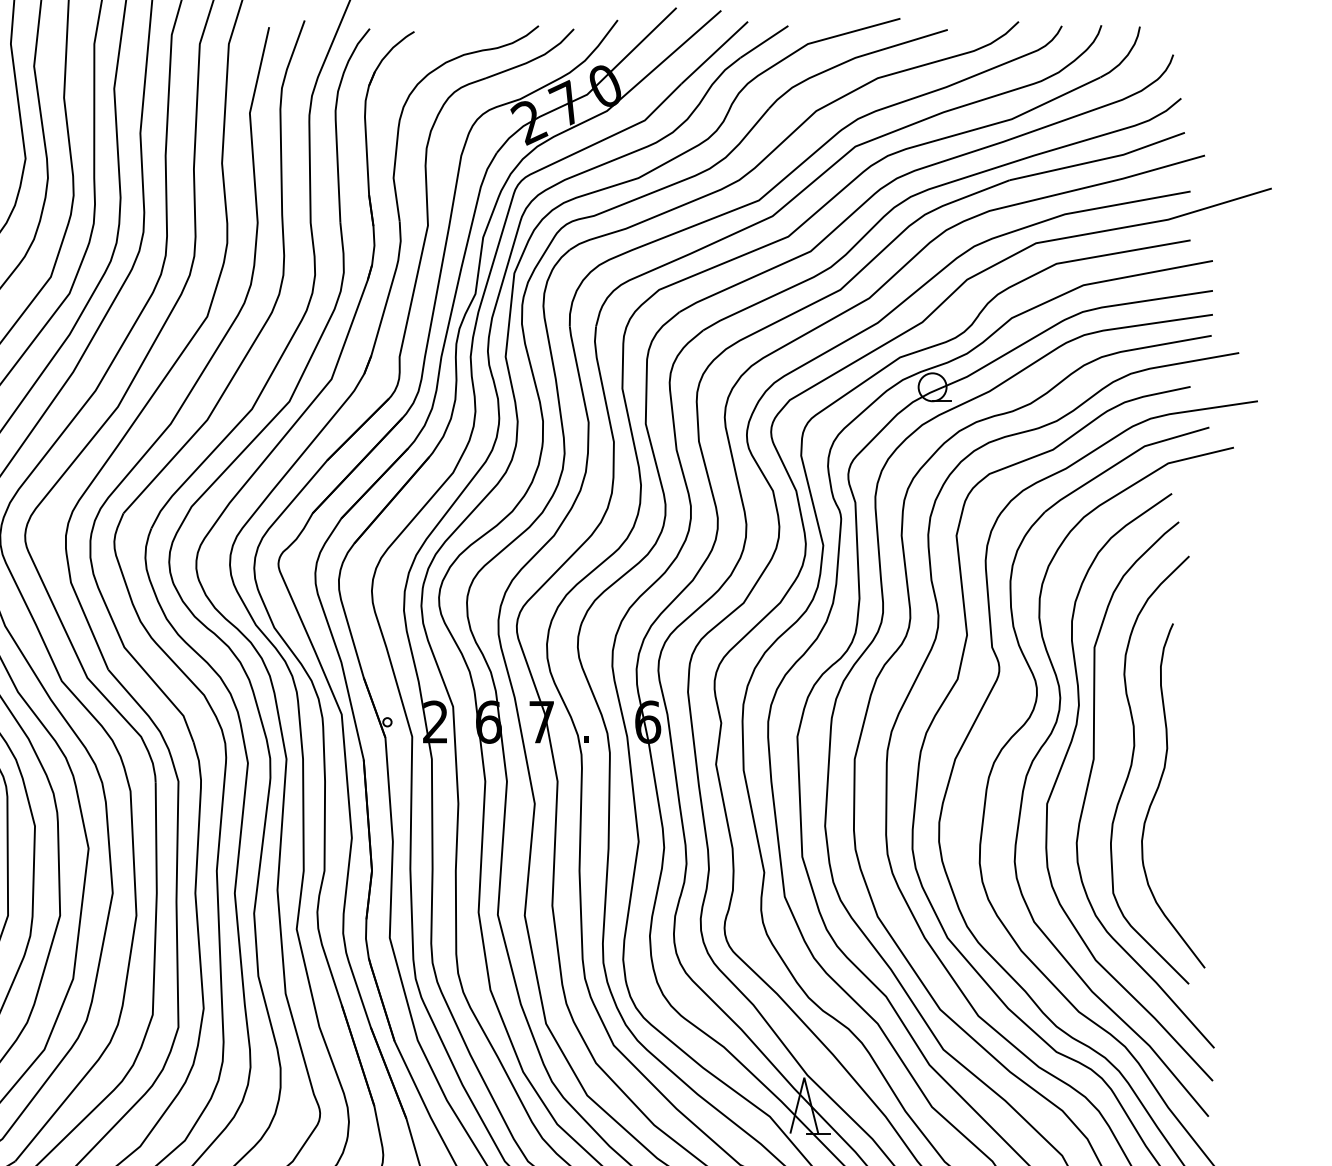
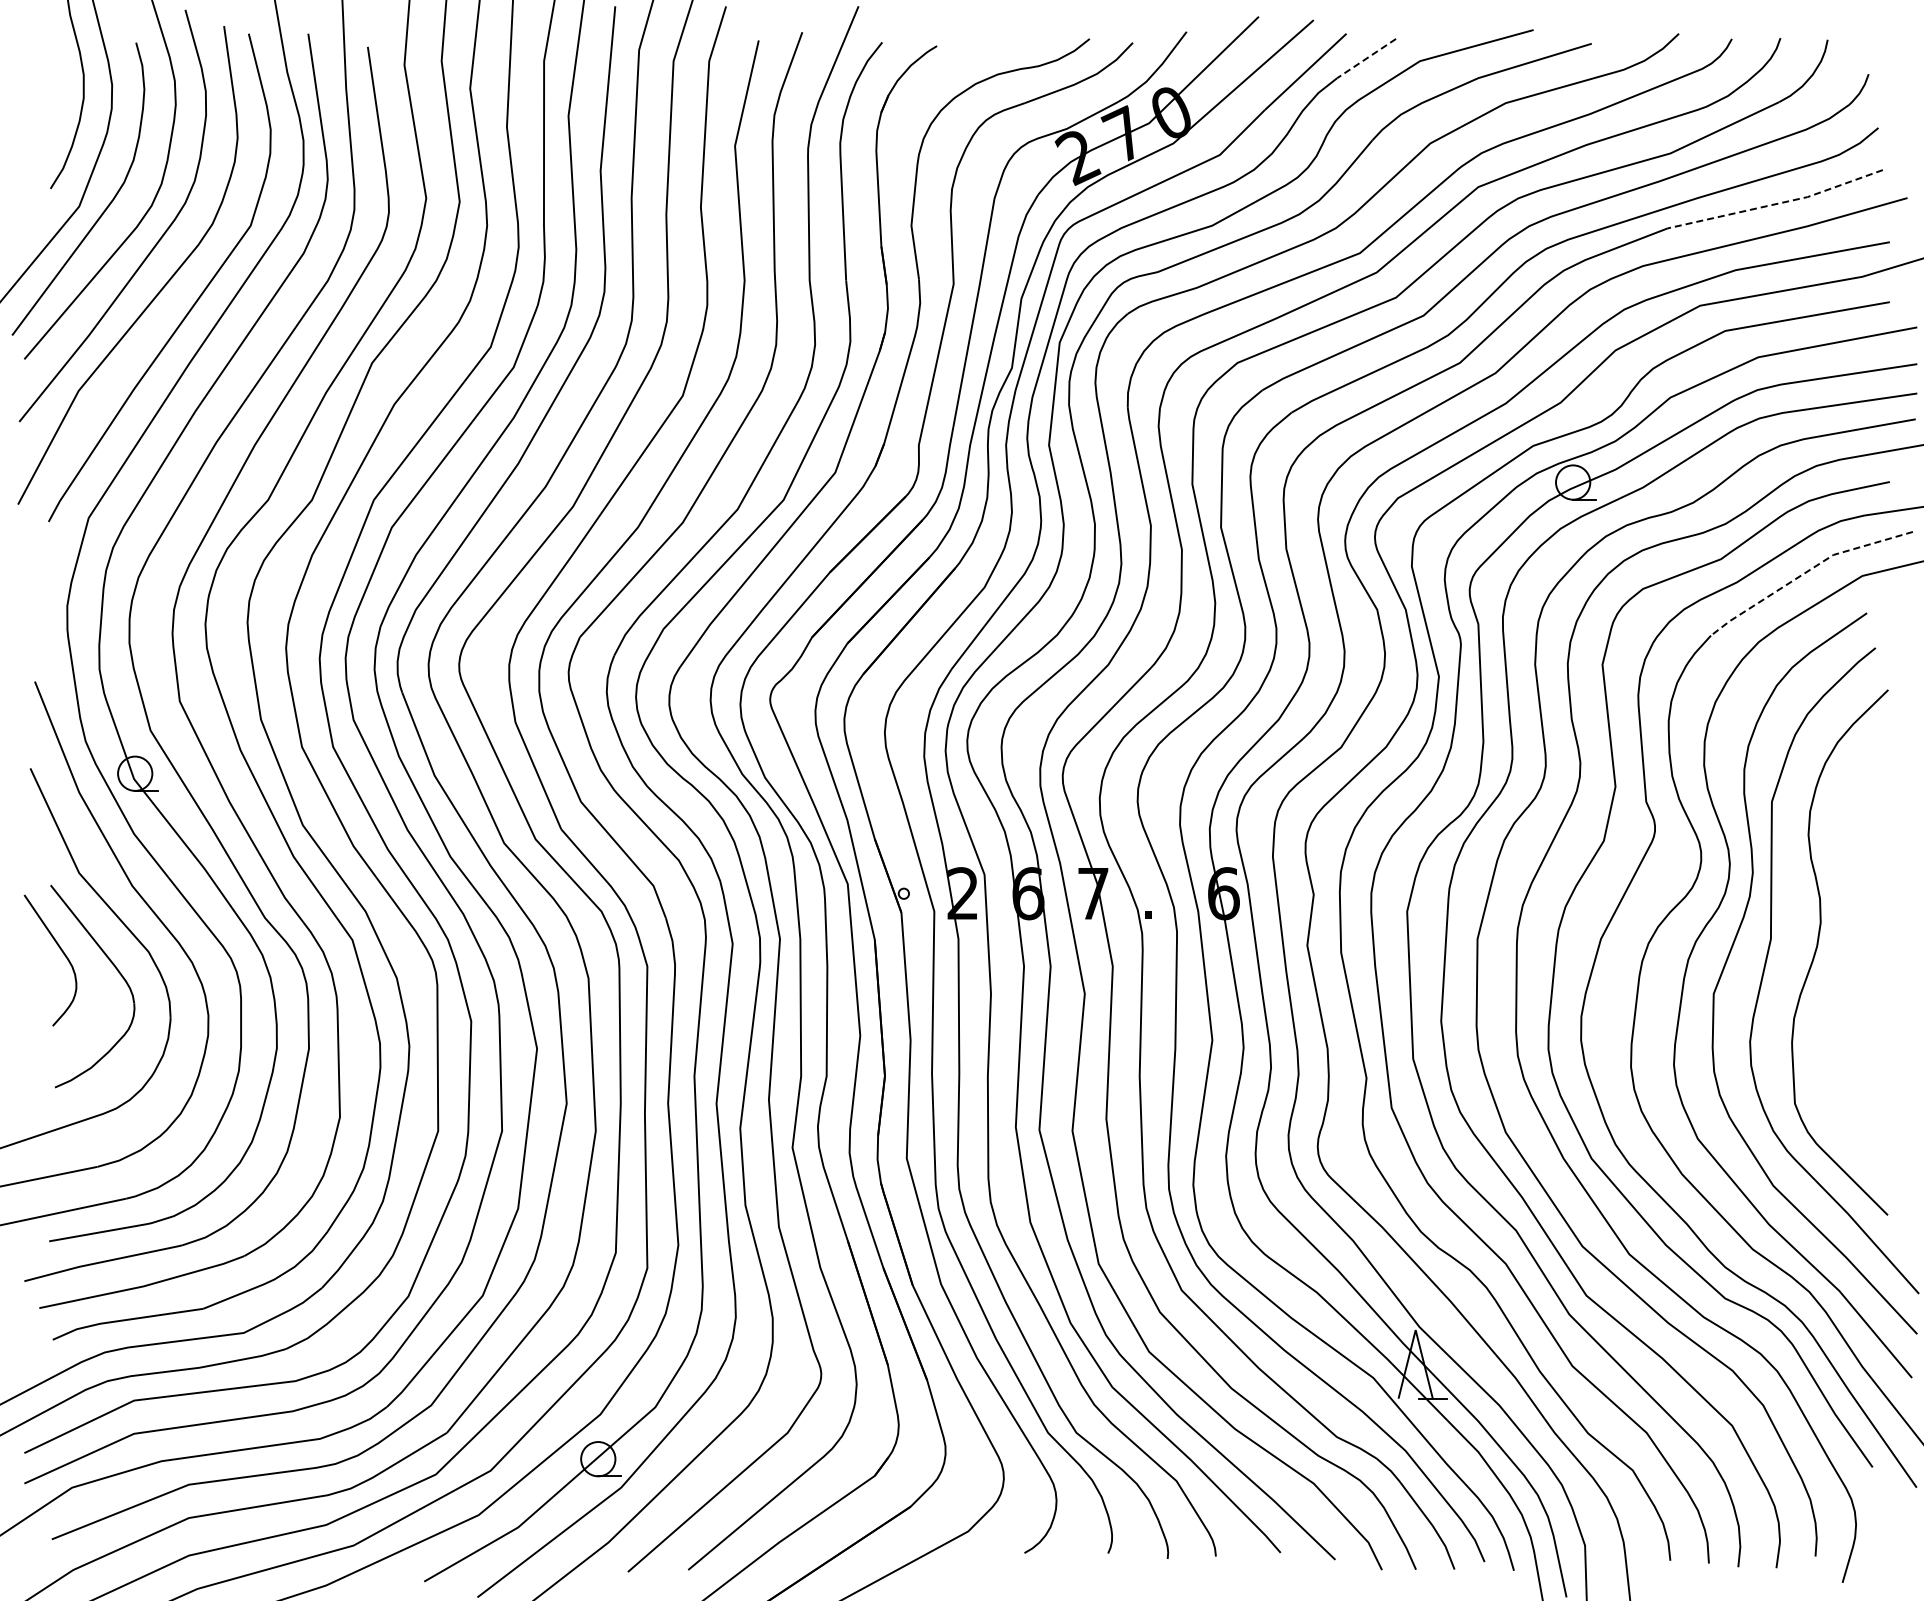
line: (764, 41) -> (1366, 58), solid -> dashed
line: (1099, 159) -> (1777, 203), solid -> dashed
line: (1122, 460) -> (1806, 572), solid -> dashed
curve: (1158, 788) -> (1850, 975), removed

